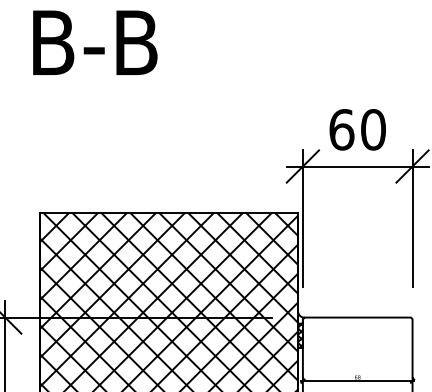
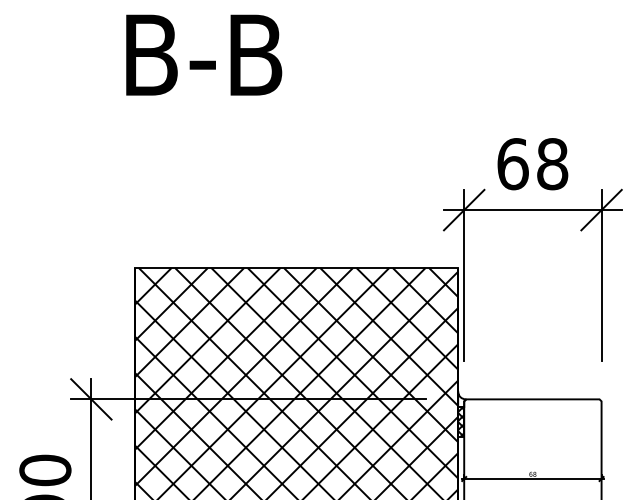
text: (373, 130) -> (552, 164), 60 -> 68

